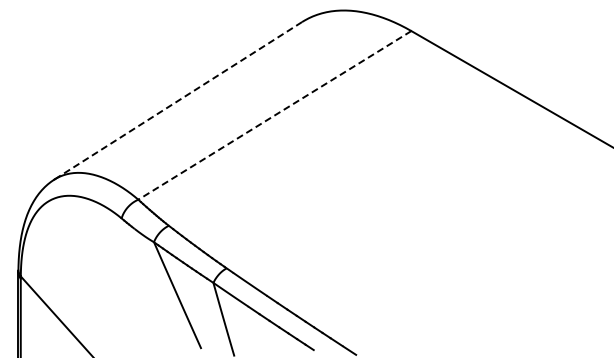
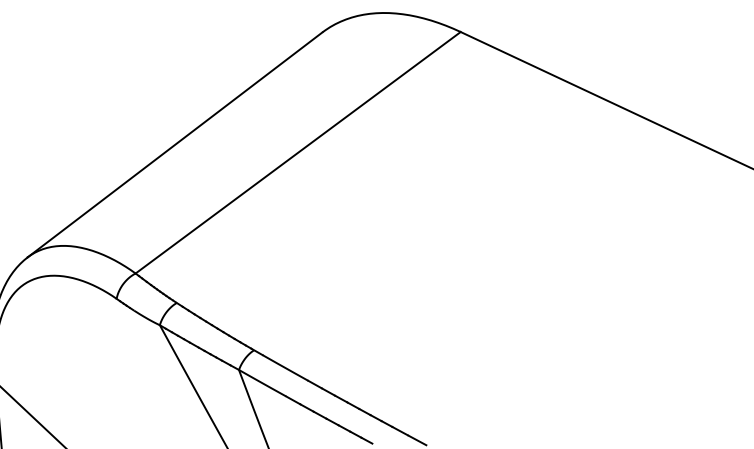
line: (178, 100) -> (175, 144), dashed -> solid
line: (274, 115) -> (297, 152), dashed -> solid

